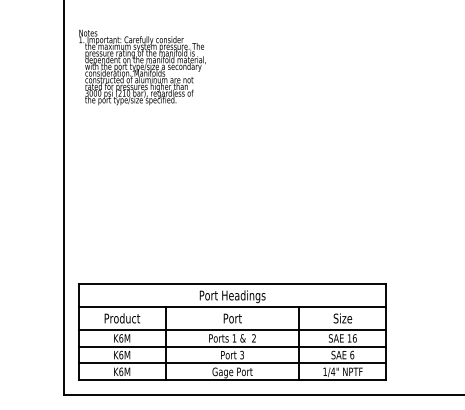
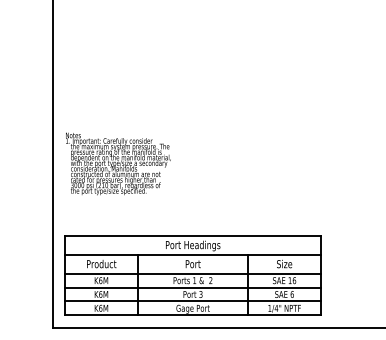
text: (142, 66) -> (118, 163), moved

